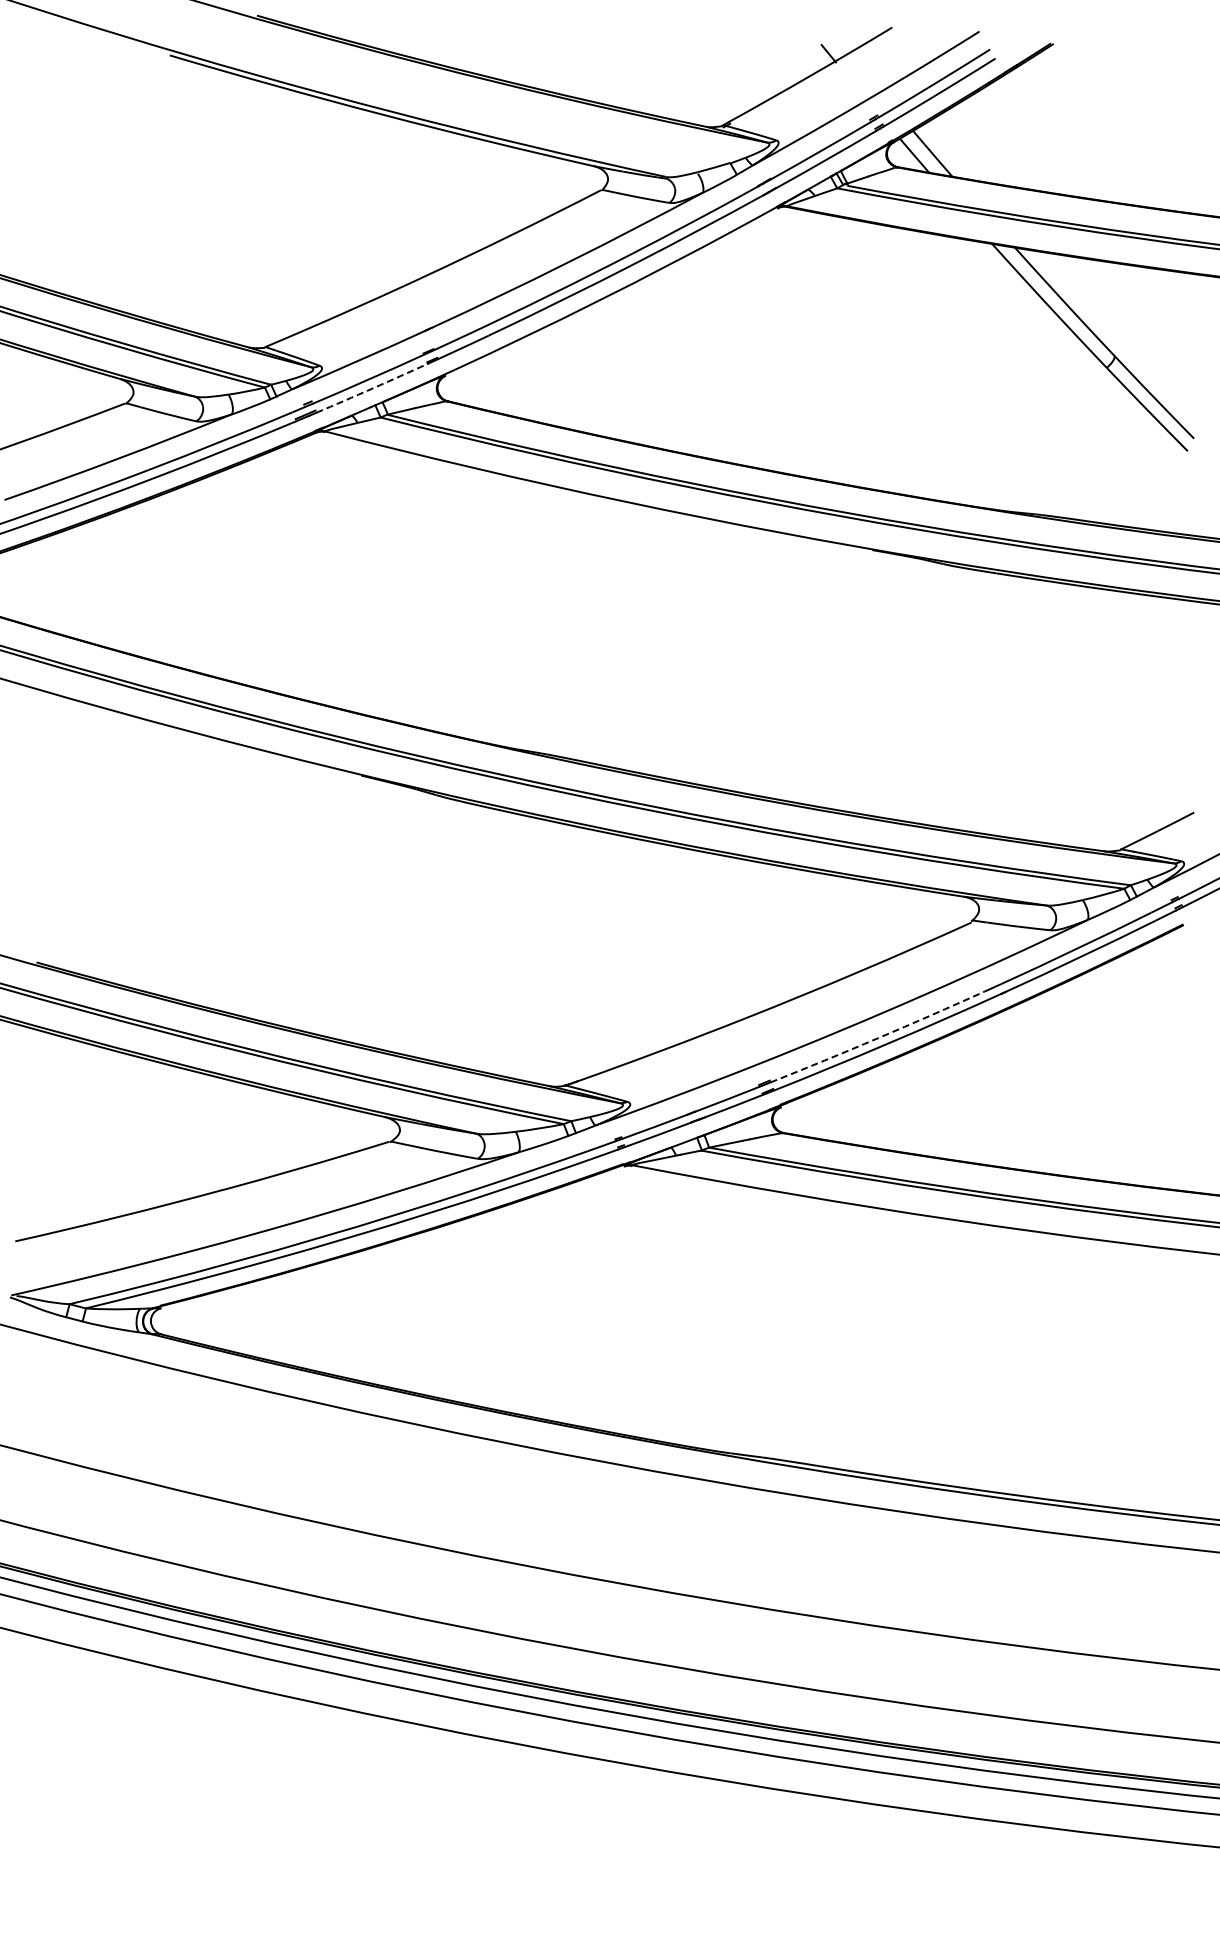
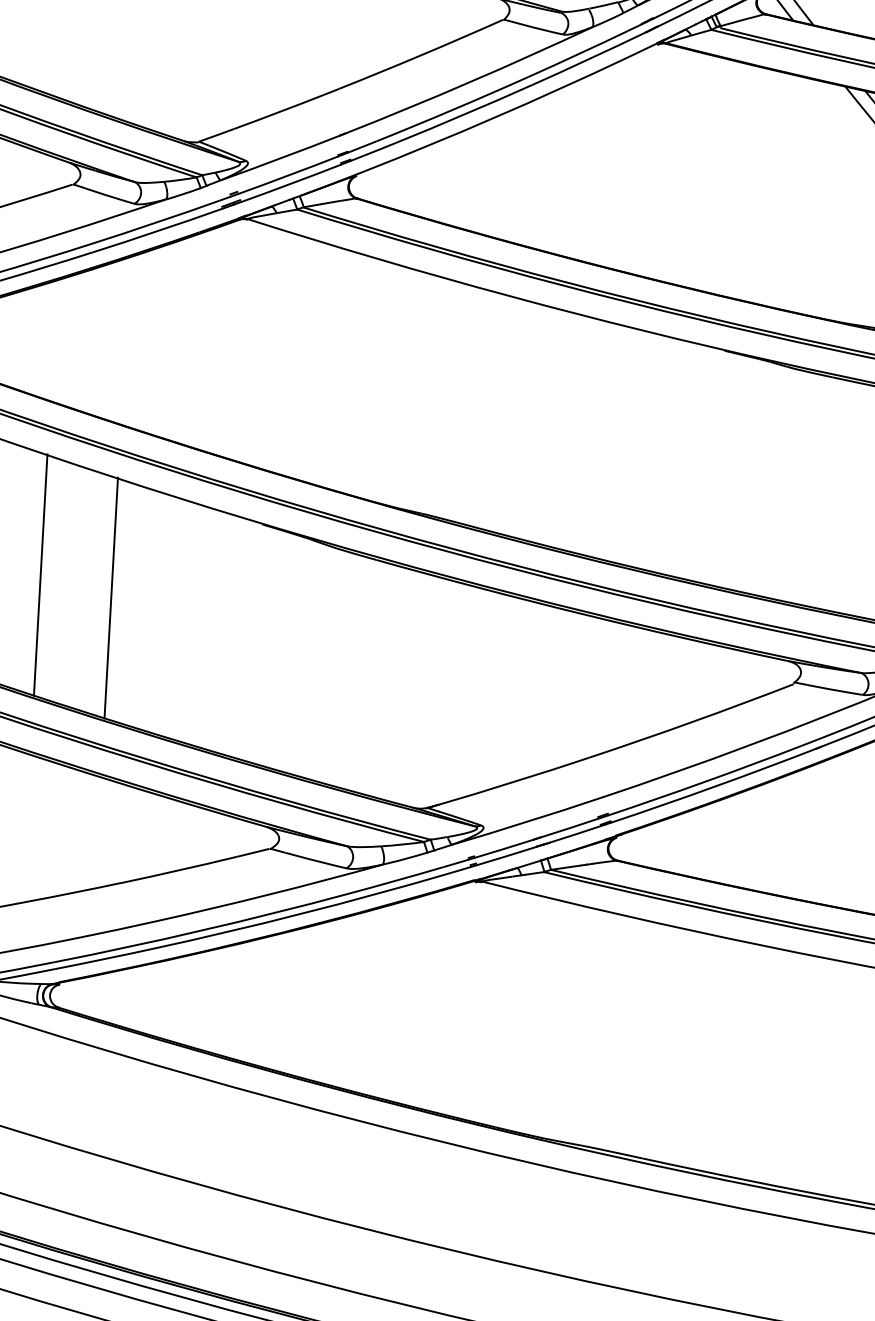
arc: (372, 388) -> (291, 183), dashed -> solid
line: (113, 846) -> (40, 574), added
line: (195, 867) -> (111, 597), added
arc: (877, 1038) -> (704, 781), dashed -> solid

